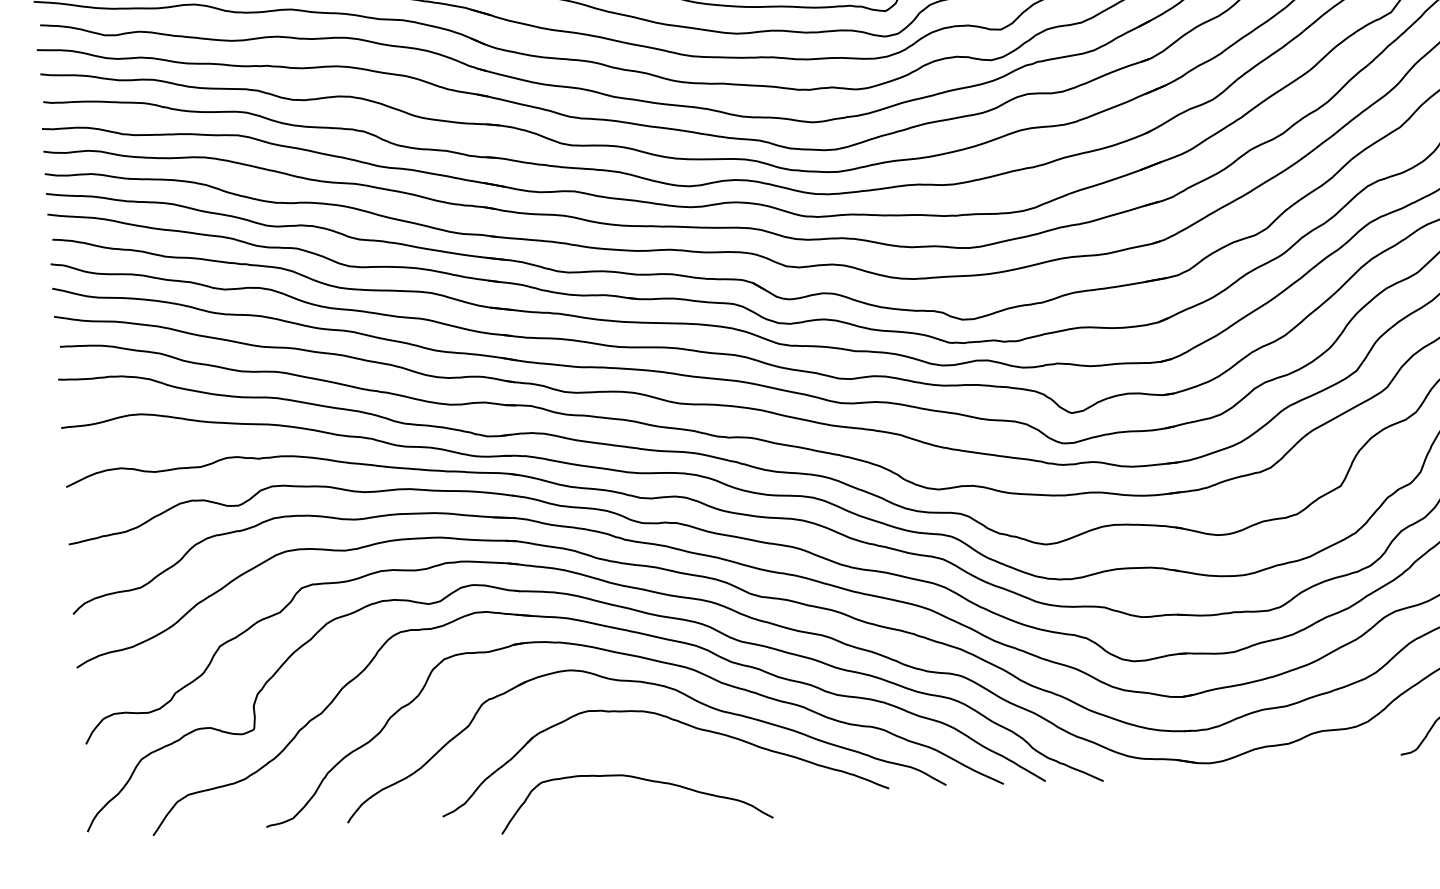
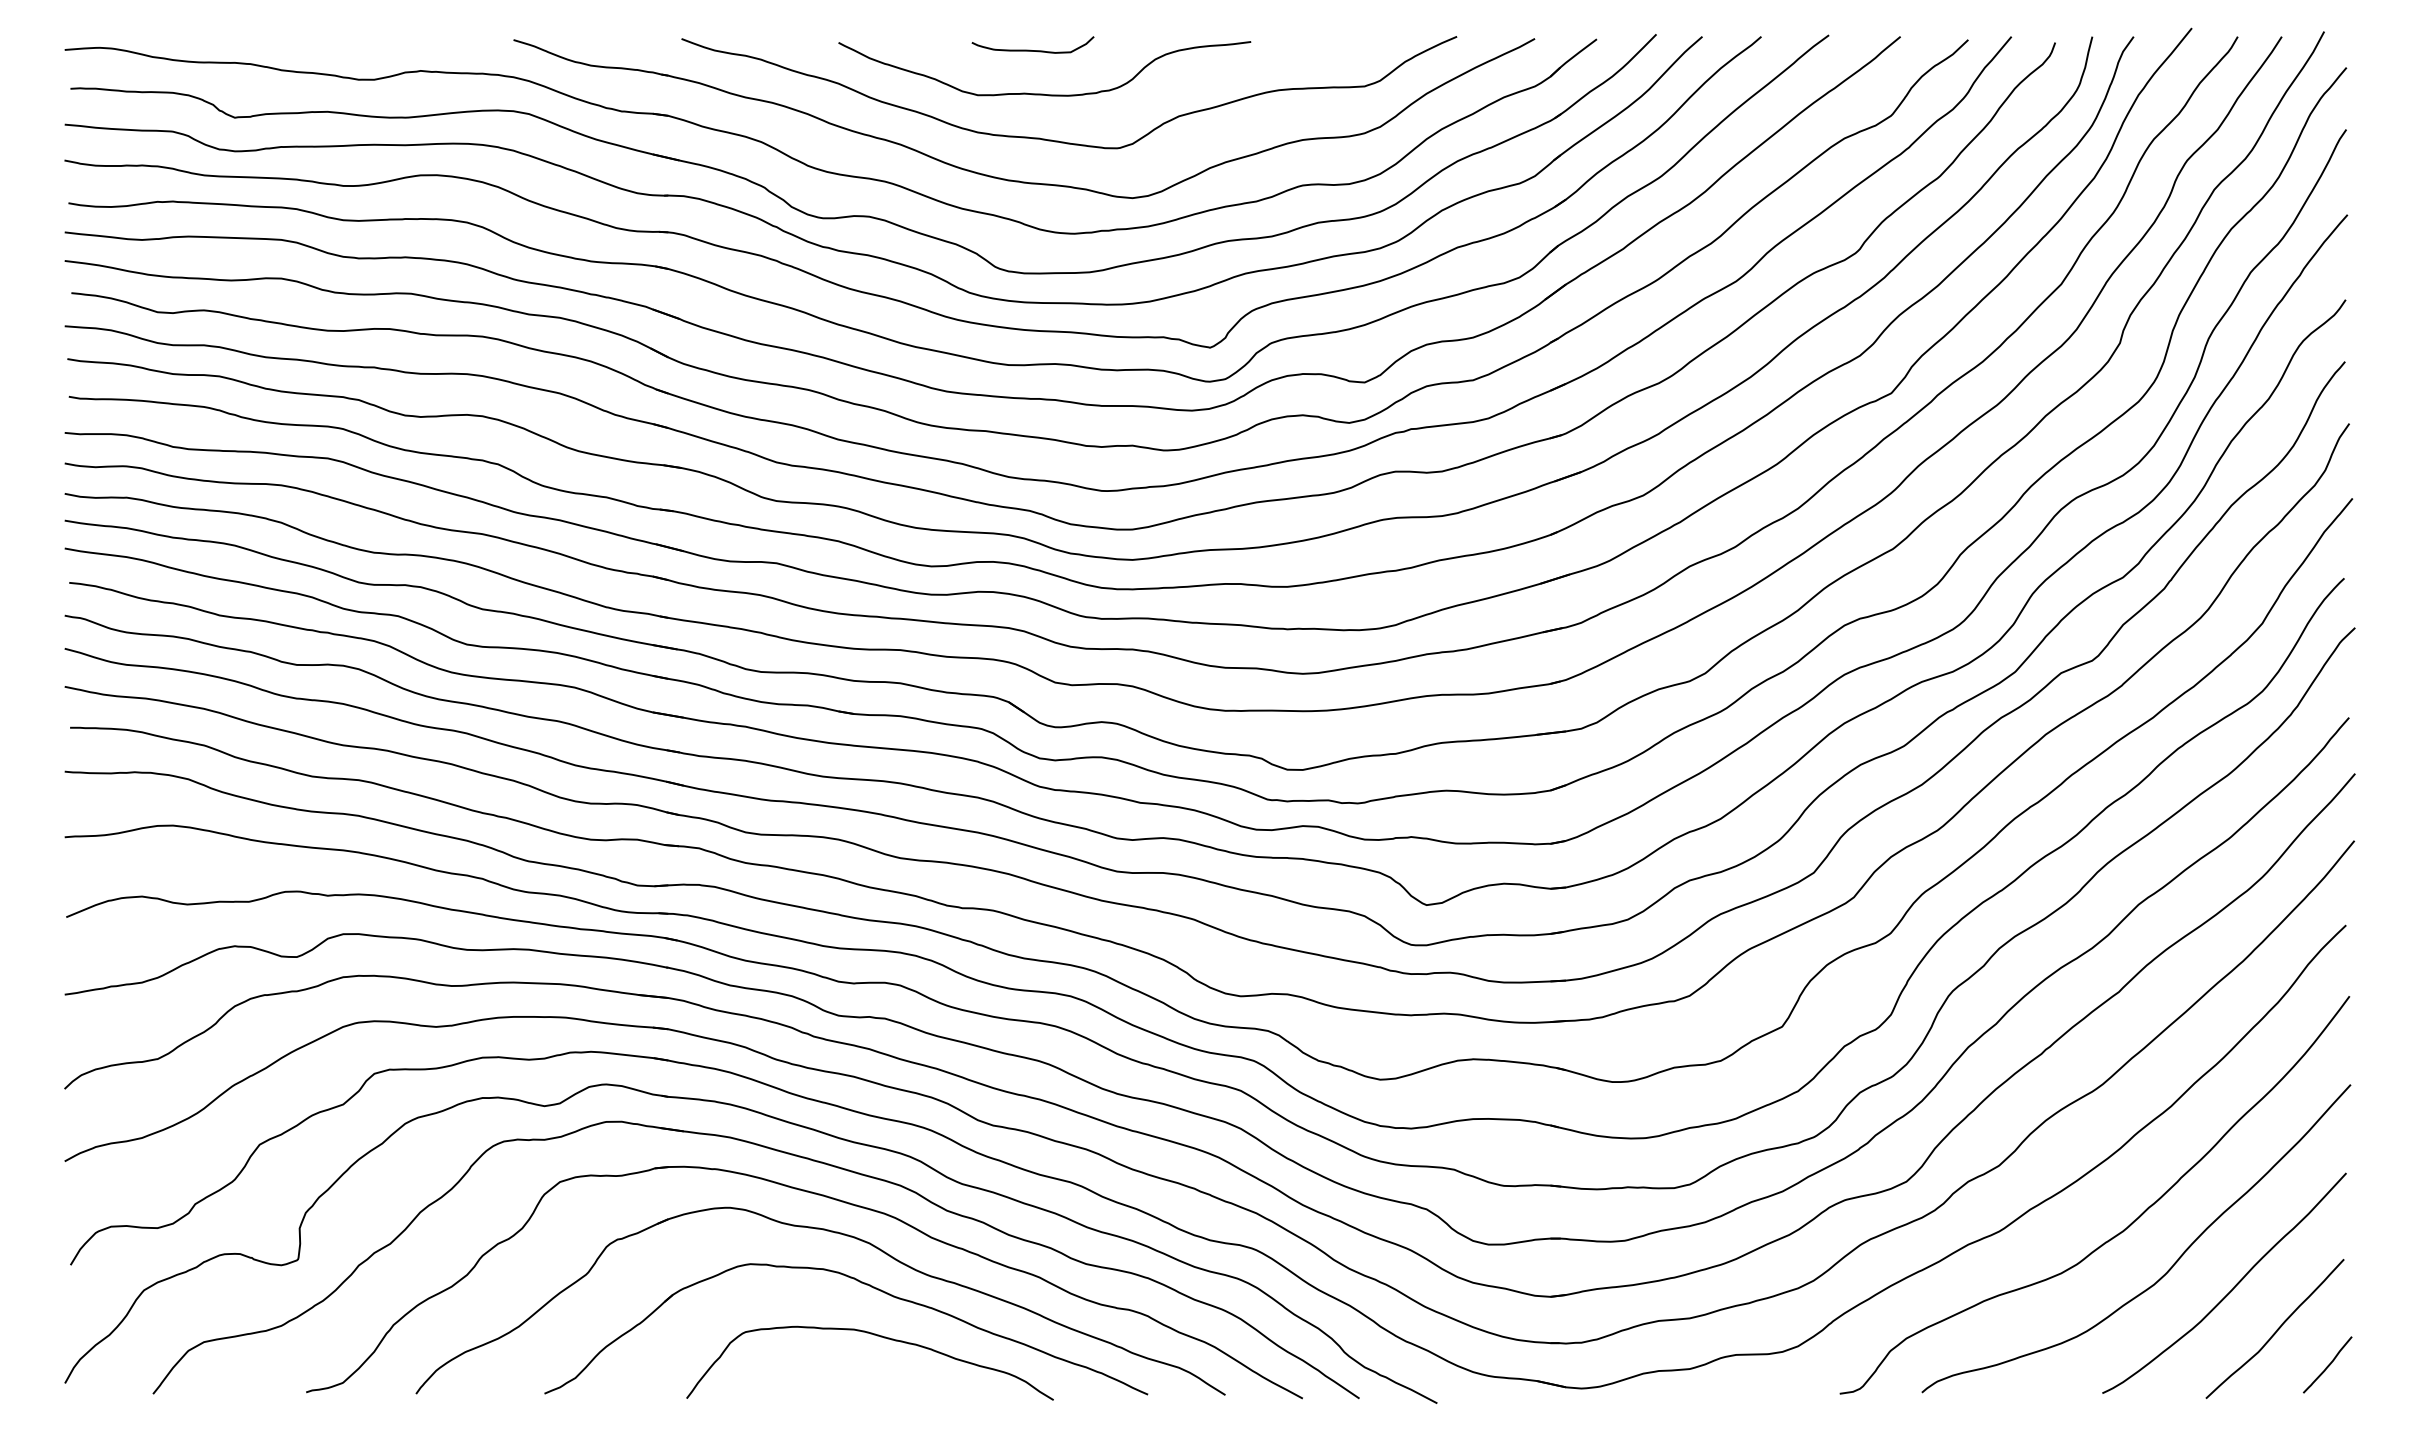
curve: (640, 779) -> (877, 1336), moved

